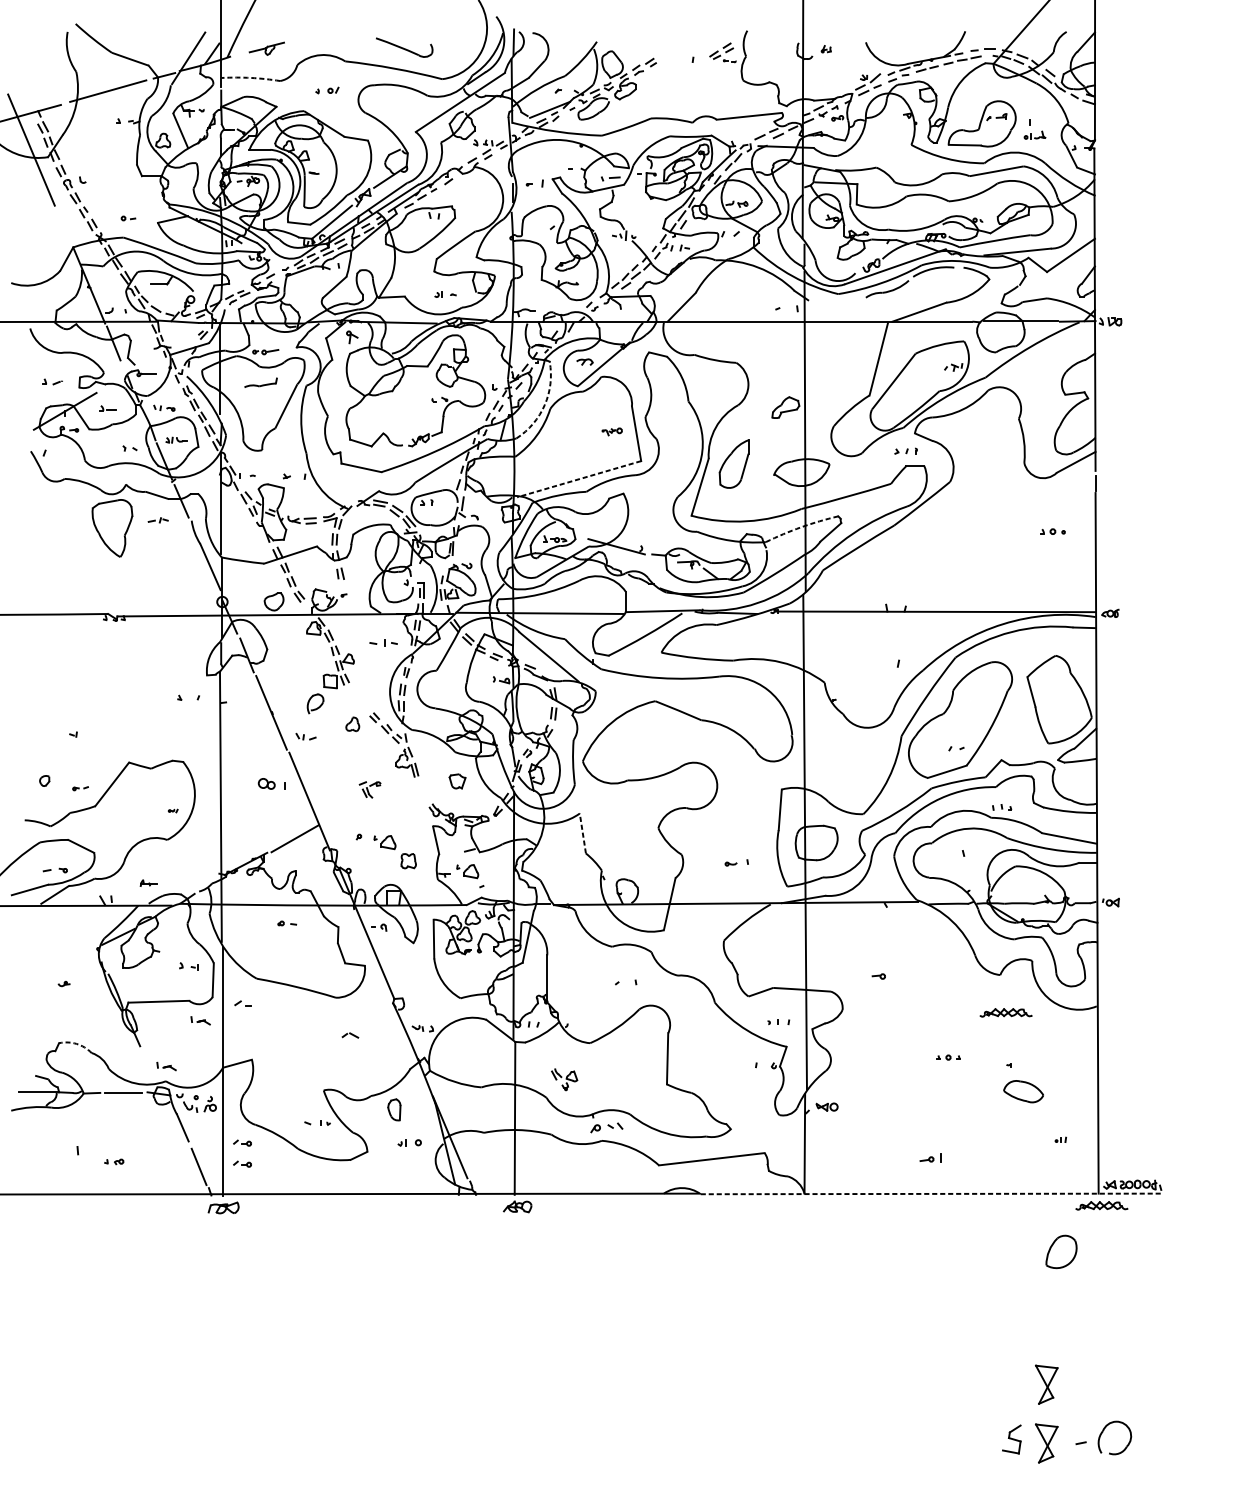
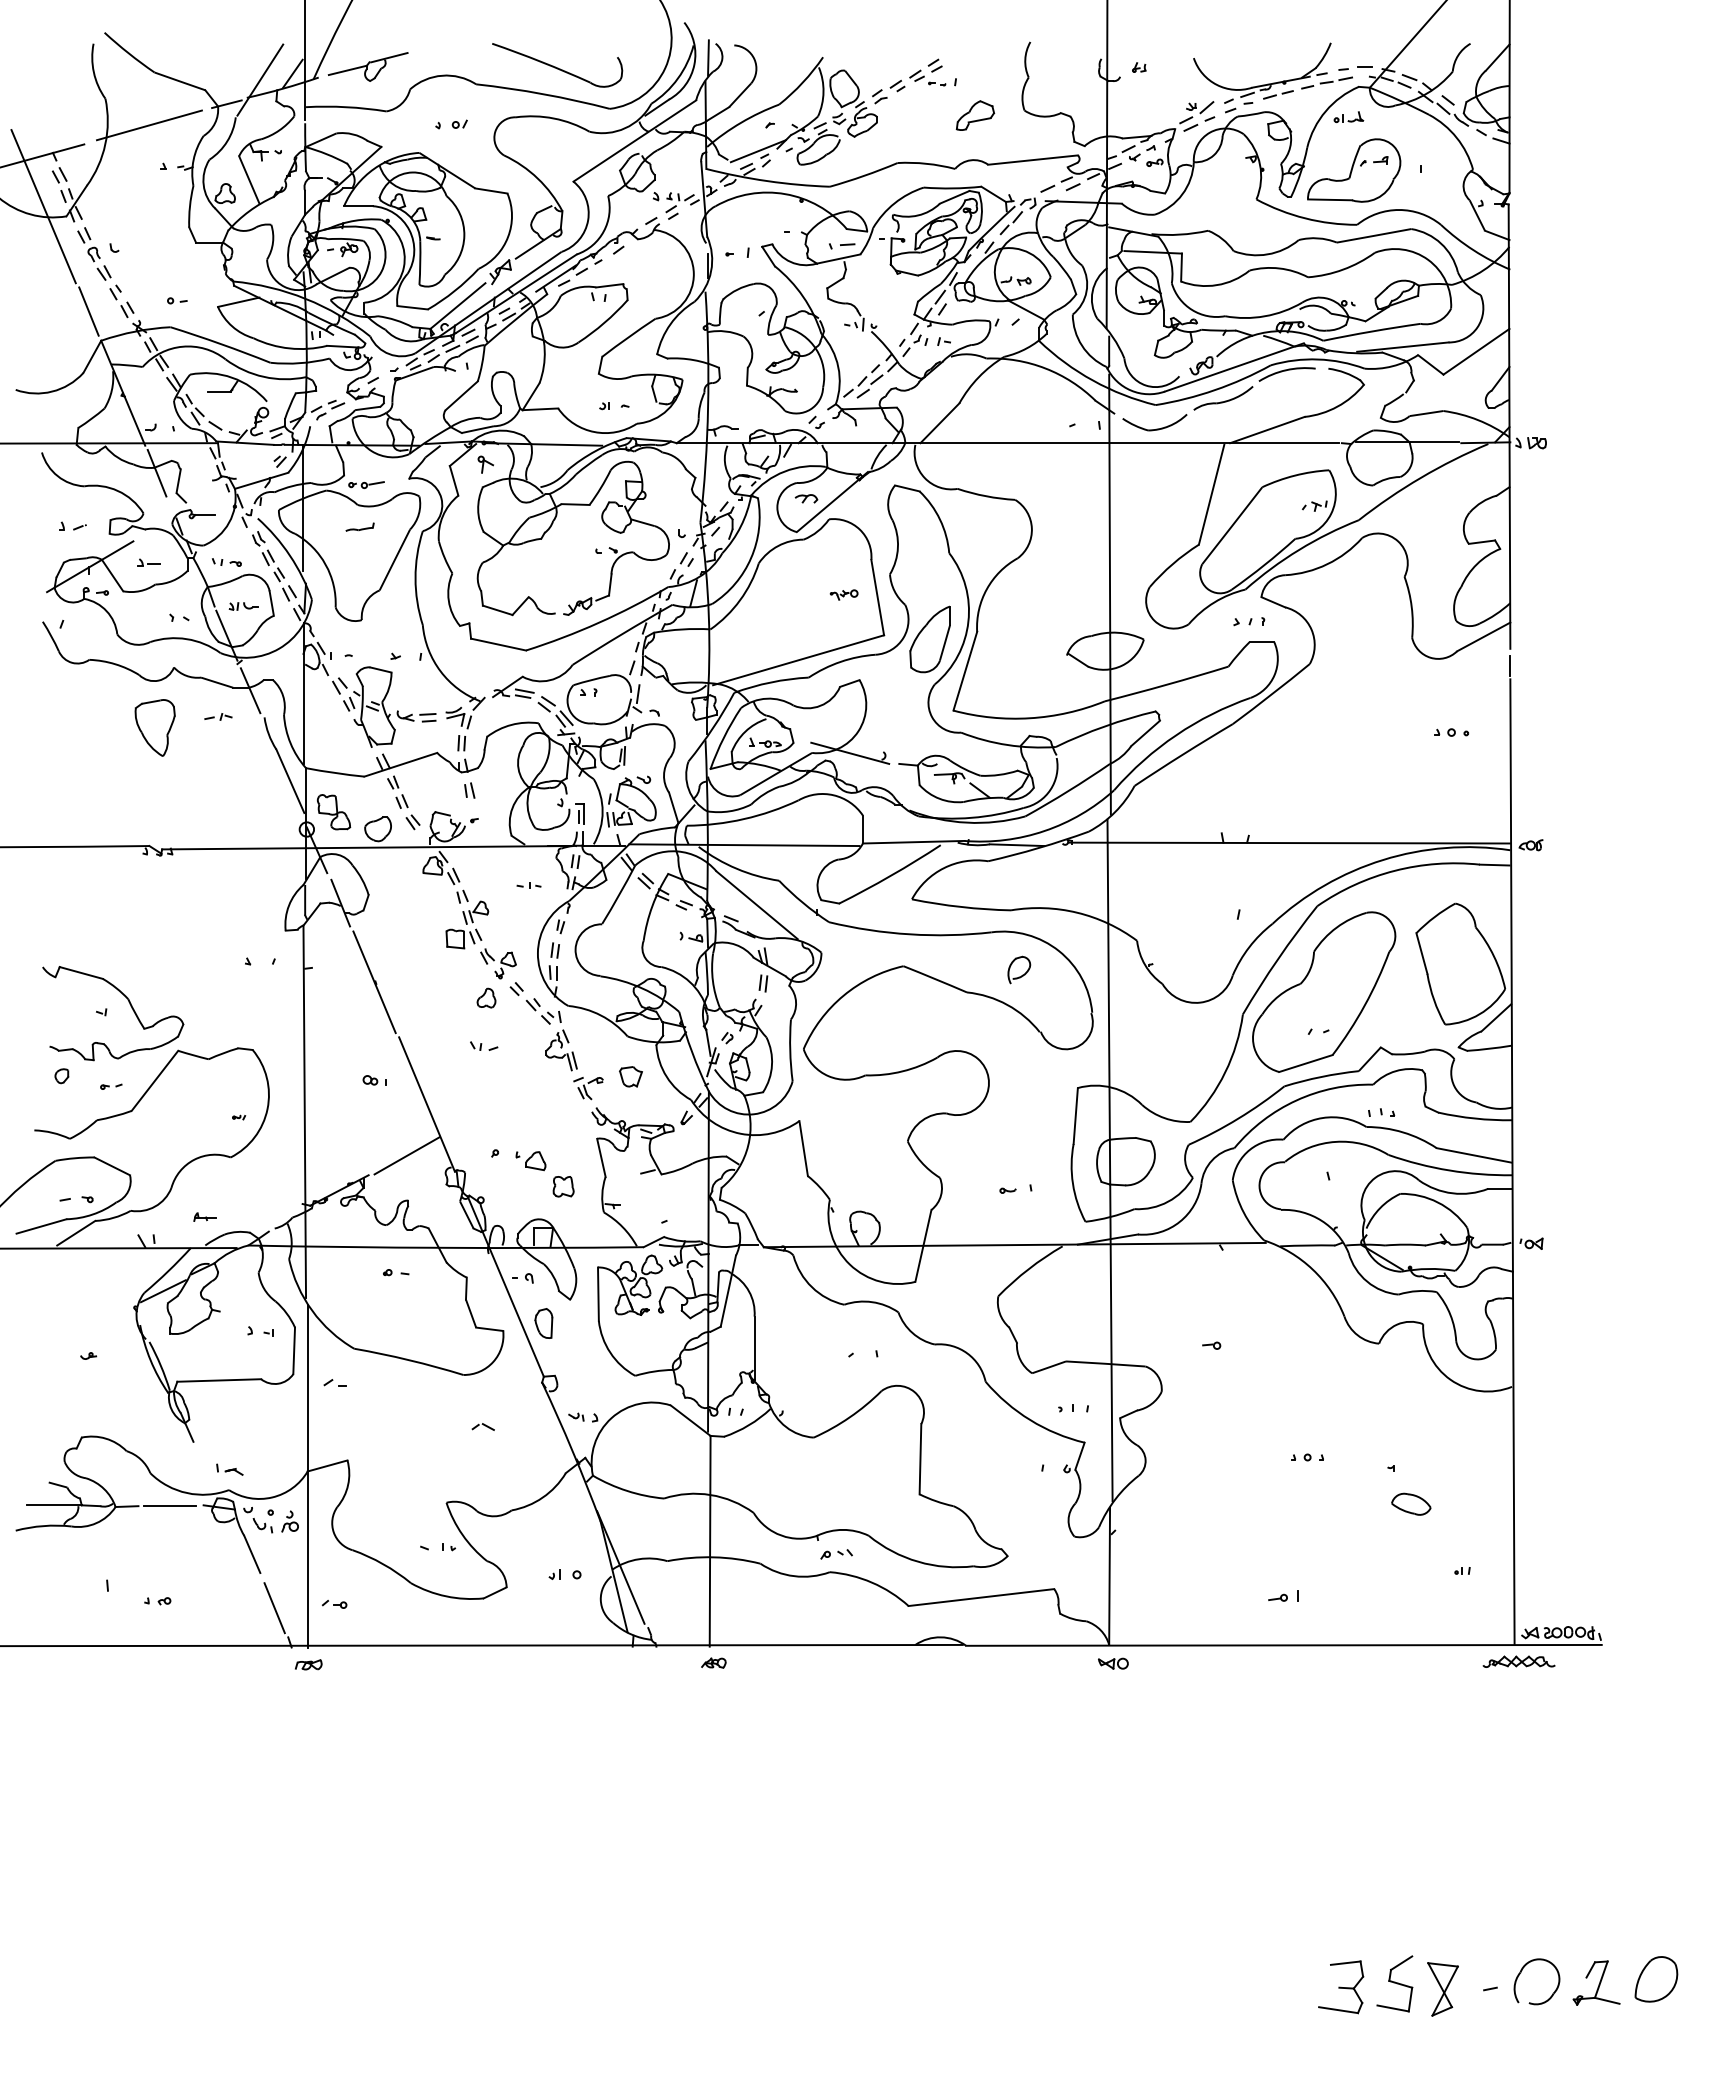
part: (404, 47) -> (557, 65), size x1.67
part: (266, 48) -> (367, 66), size x1.67
part: (722, 52) -> (927, 72), moved
arc: (251, 78) -> (346, 107), dashed -> solid
part: (1034, 135) -> (1348, 117), moved
line: (64, 226) -> (88, 311), added
part: (838, 311) -> (1156, 428), added
part: (260, 382) -> (359, 526), size x0.62
arc: (545, 405) -> (751, 558), dashed -> solid
part: (785, 407) -> (975, 115), moved
part: (733, 464) -> (929, 639), moved
line: (579, 479) -> (798, 660), dashed -> solid
arc: (801, 527) -> (1104, 726), dashed -> solid
part: (111, 528) -> (154, 727), size x0.71
part: (241, 589) -> (333, 812), added
part: (383, 642) -> (528, 885), size x0.62
part: (315, 703) -> (1019, 969), moved
part: (93, 728) -> (129, 1004), added
part: (306, 736) -> (484, 1045), moved
part: (271, 784) -> (374, 1080), size x0.62
part: (370, 789) -> (588, 1088), moved
line: (582, 833) -> (803, 1148), dashed -> solid
part: (467, 871) -> (644, 1201), removed
part: (1005, 1012) -> (1386, 1395), removed
part: (200, 1020) -> (276, 1406), removed
arc: (76, 1043) -> (105, 1438), dashed -> solid
part: (564, 1079) -> (498, 963), moved
part: (1023, 1090) -> (1411, 1503), size x0.71
part: (827, 1106) -> (1113, 1663), moved
part: (394, 1109) -> (543, 1323), moved
part: (606, 1127) -> (836, 1554), size x0.71
part: (242, 1143) -> (334, 1575), removed
line: (930, 1194) -> (1283, 1645), dashed -> solid
part: (517, 1206) -> (713, 1662), size x0.62
part: (223, 1207) -> (308, 1664), size x0.62
part: (1061, 1252) -> (1656, 1979), moved
part: (1046, 1384) -> (1442, 1908), removed
part: (1158, 1438) -> (1596, 1982), added
part: (1011, 1439) -> (1394, 1983), size x1.43
part: (973, 1442) -> (1341, 1987), added

